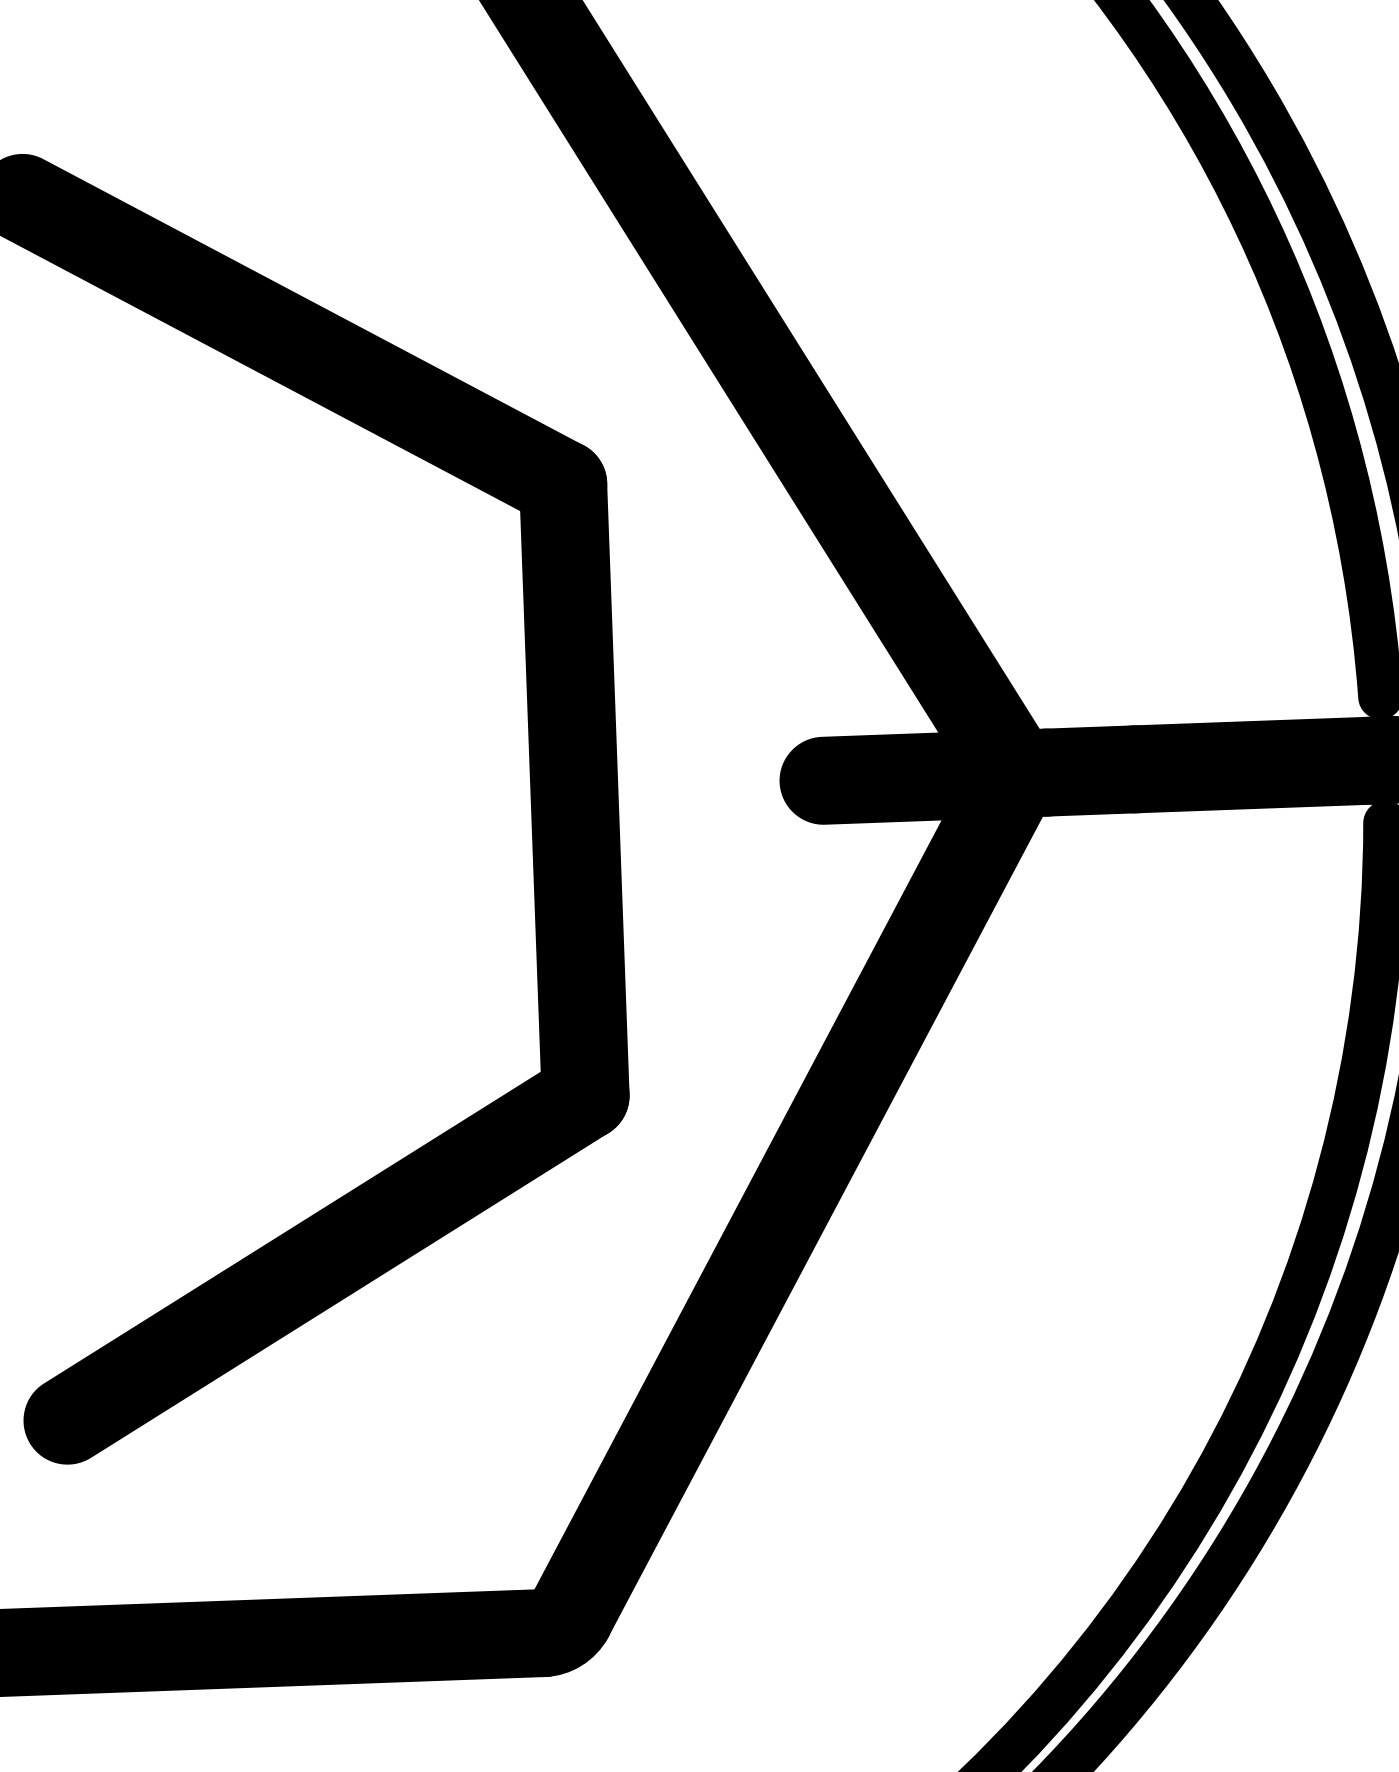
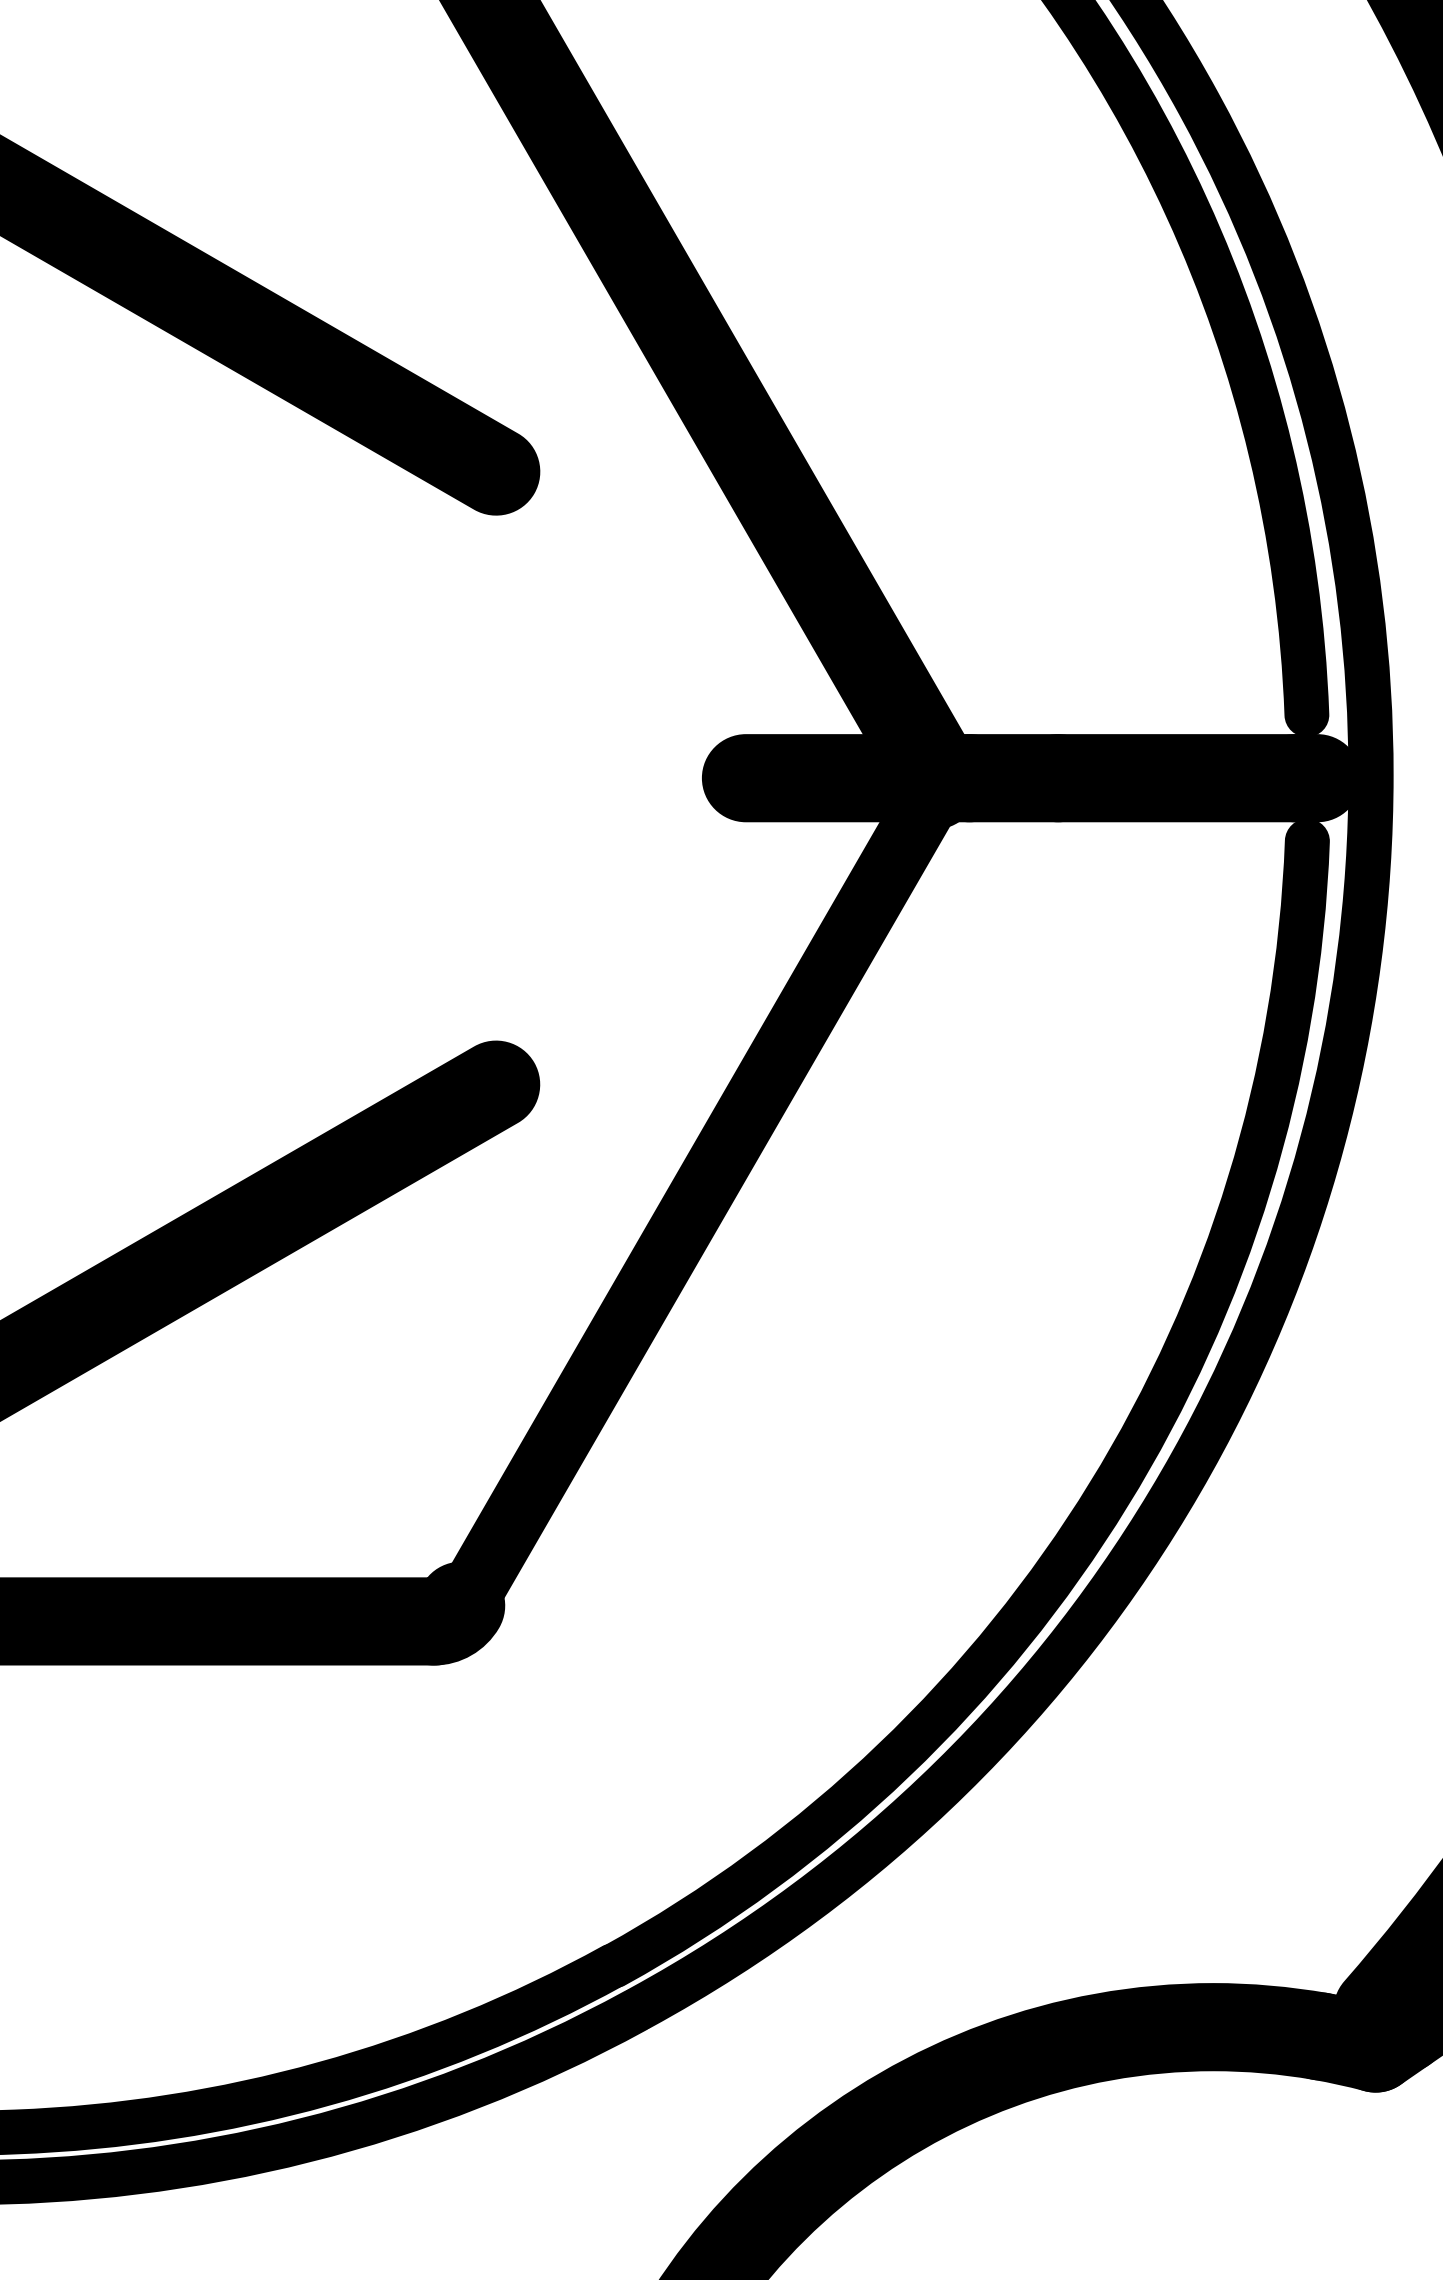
fill: (574, 789) -> (496, 777), removed
fill: (790, 1198) -> (697, 1195), removed

